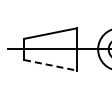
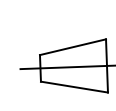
line: (50, 65) -> (74, 87), dashed -> solid

